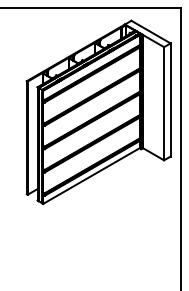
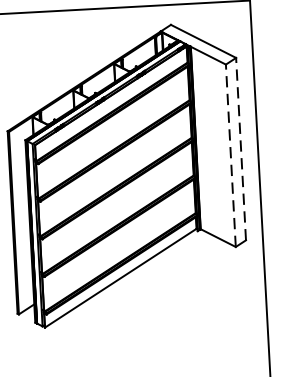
line: (170, 99) -> (240, 148), solid -> dashed
line: (164, 103) -> (231, 155), solid -> dashed

